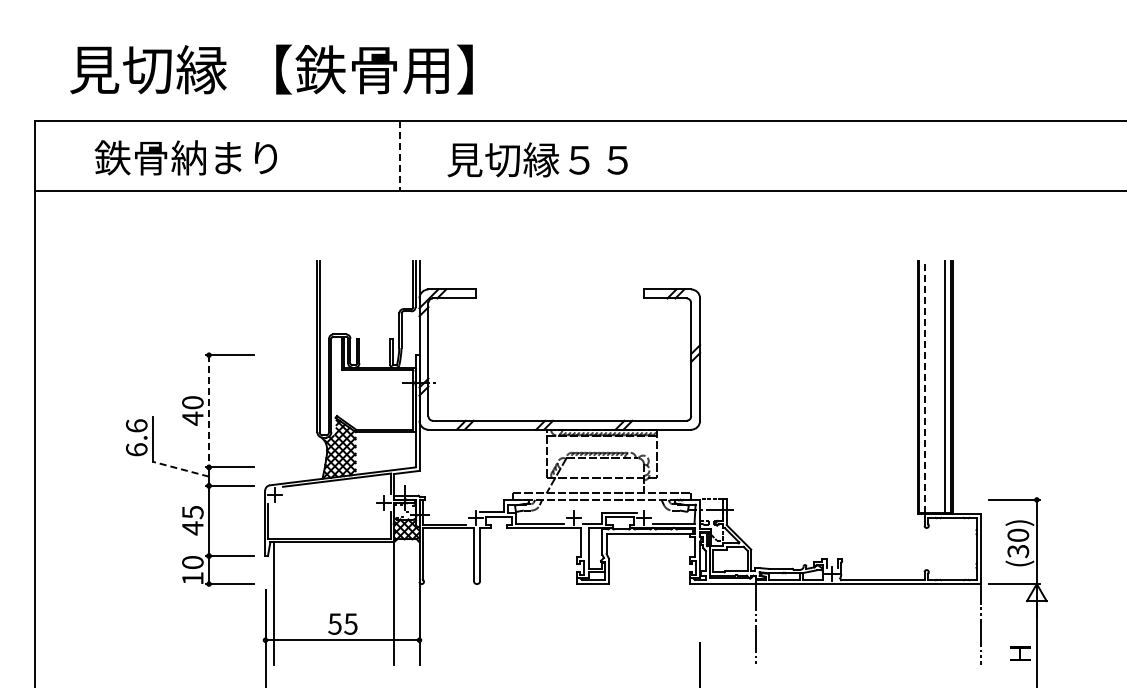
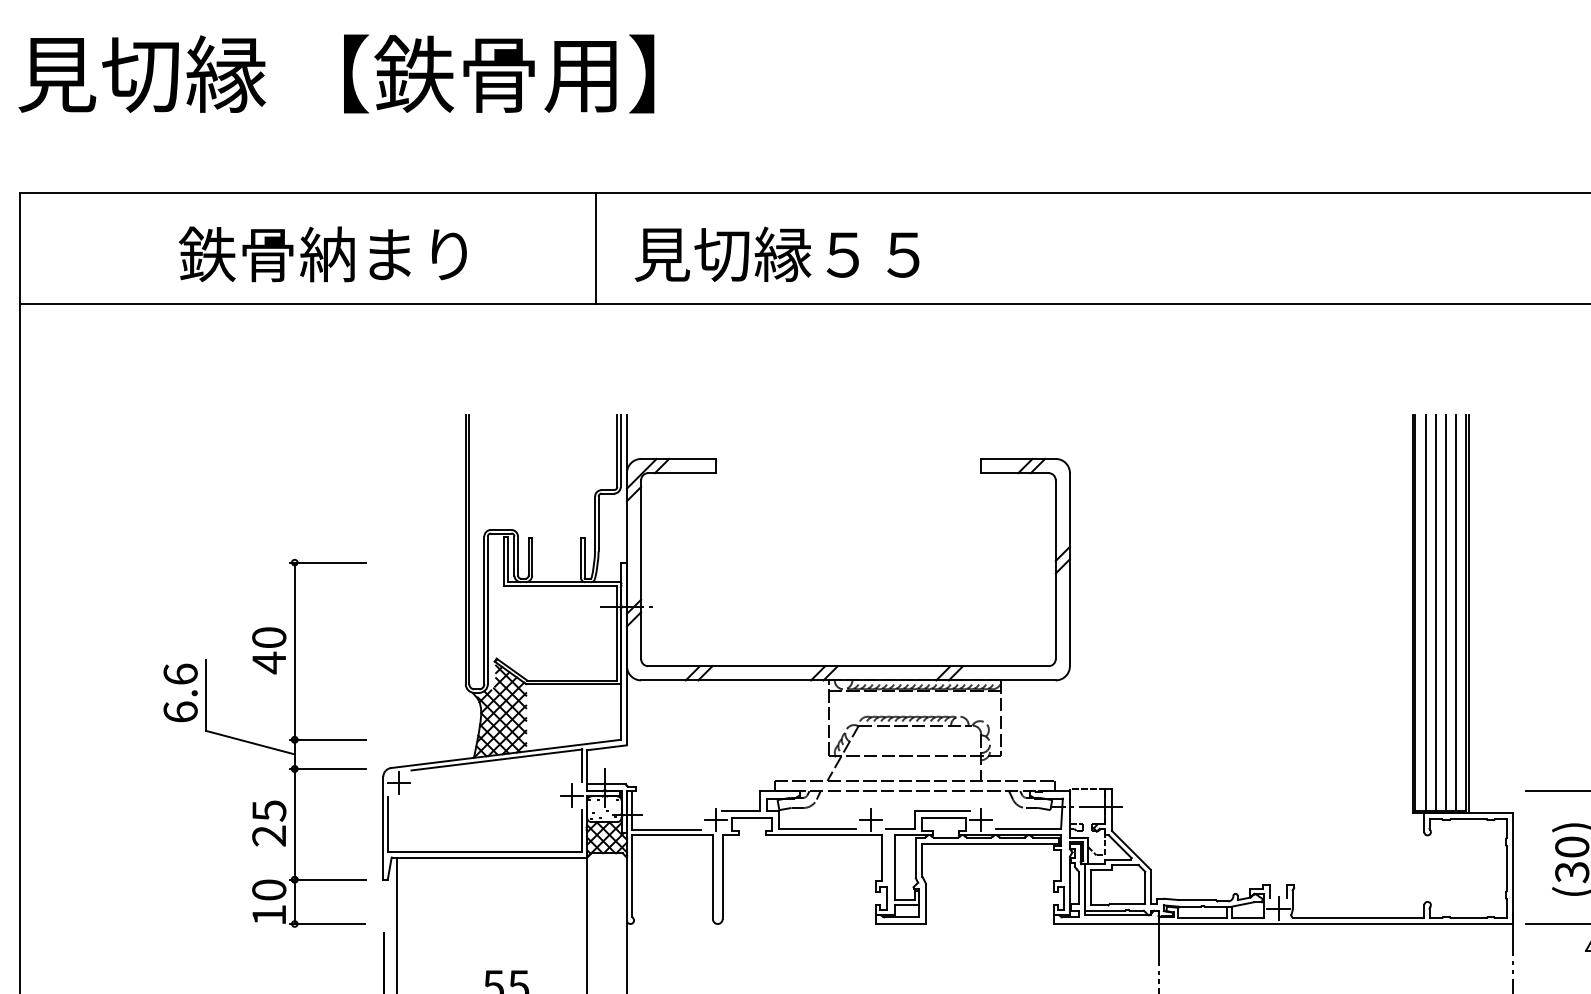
text: (271, 69) -> (336, 73), moved
line: (399, 156) -> (595, 249), dashed -> solid
text: (185, 157) -> (322, 253), moved
text: (537, 159) -> (776, 253), moved
line: (925, 386) -> (1425, 612), dashed -> solid
line: (931, 386) -> (1435, 612), added
line: (938, 386) -> (1446, 612), added
line: (209, 411) -> (295, 651), dashed -> solid
line: (180, 469) -> (249, 743), dashed -> solid
text: (192, 528) -> (268, 836), 45 -> 25

